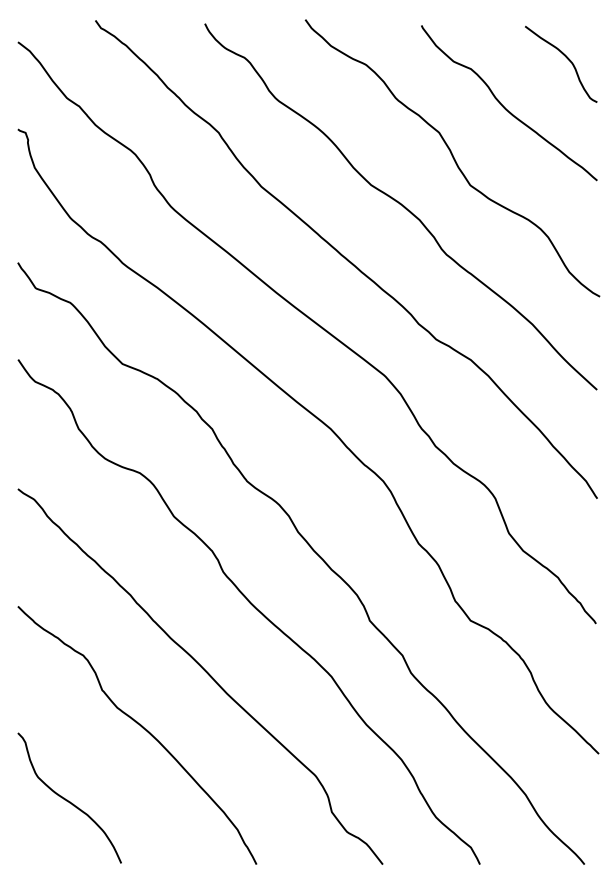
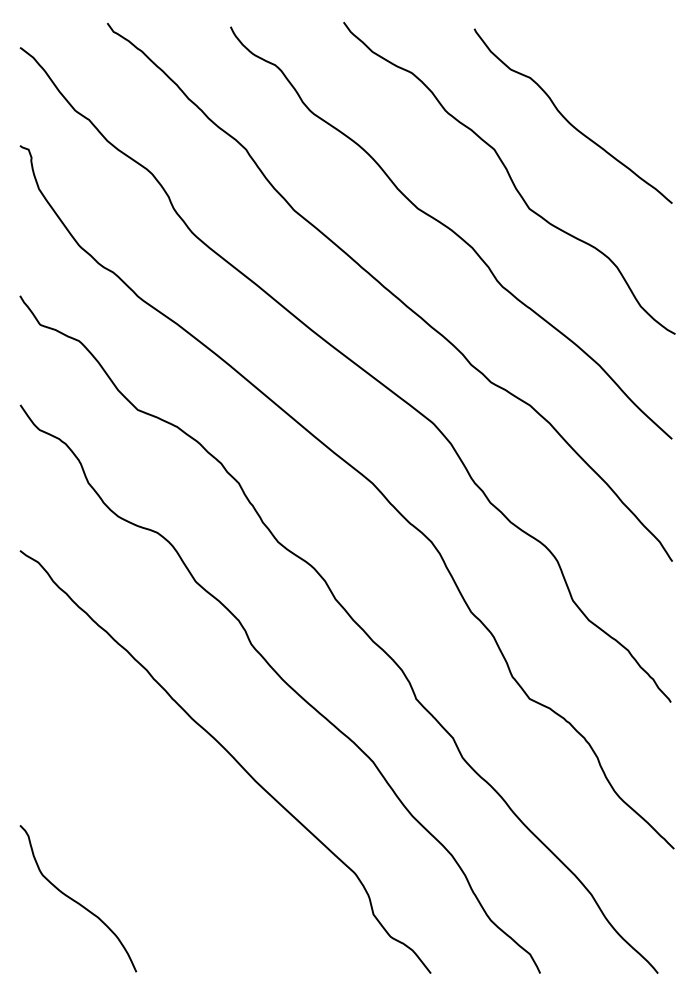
curve: (566, 58) -> (637, 65), removed
curve: (141, 727) -> (159, 819), removed

